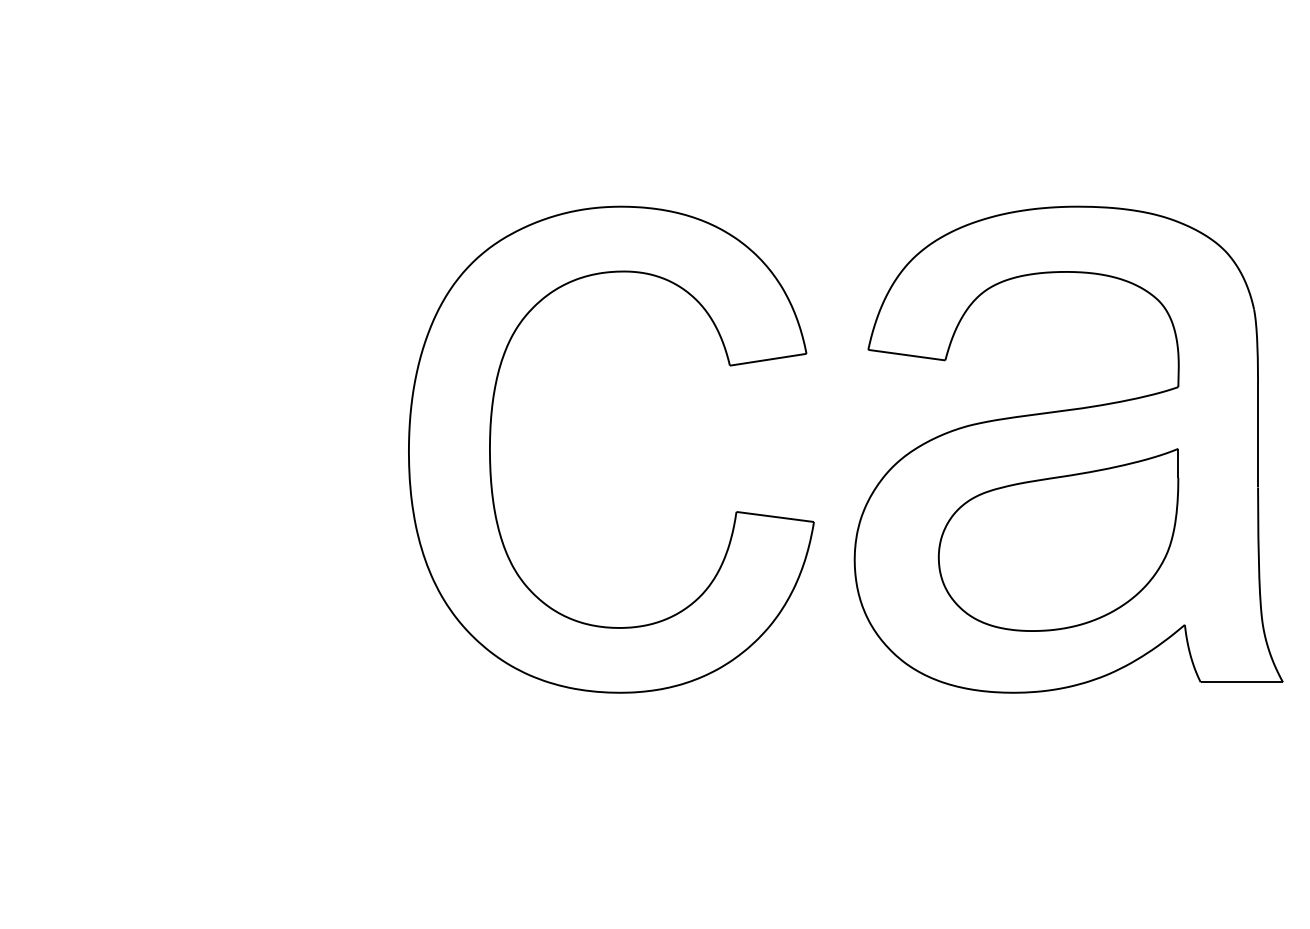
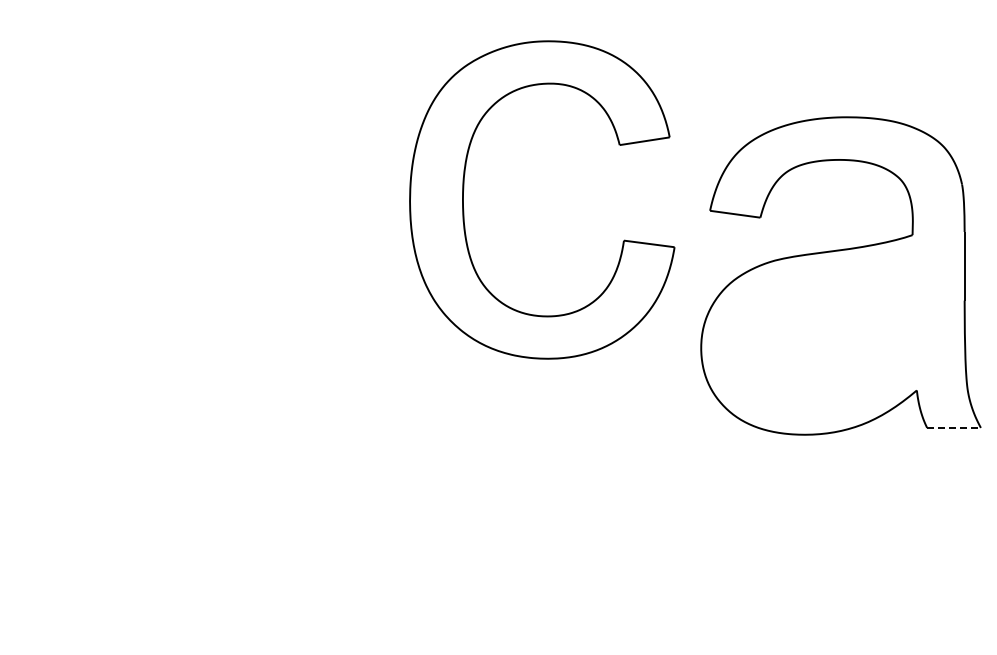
part: (492, 433) -> (464, 189), moved
part: (1058, 539) -> (834, 334), removed
line: (1242, 681) -> (954, 427), solid -> dashed

